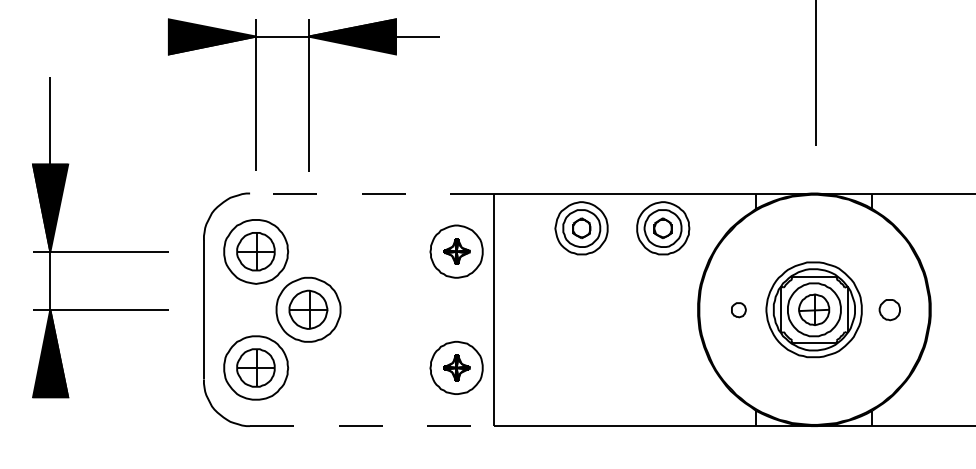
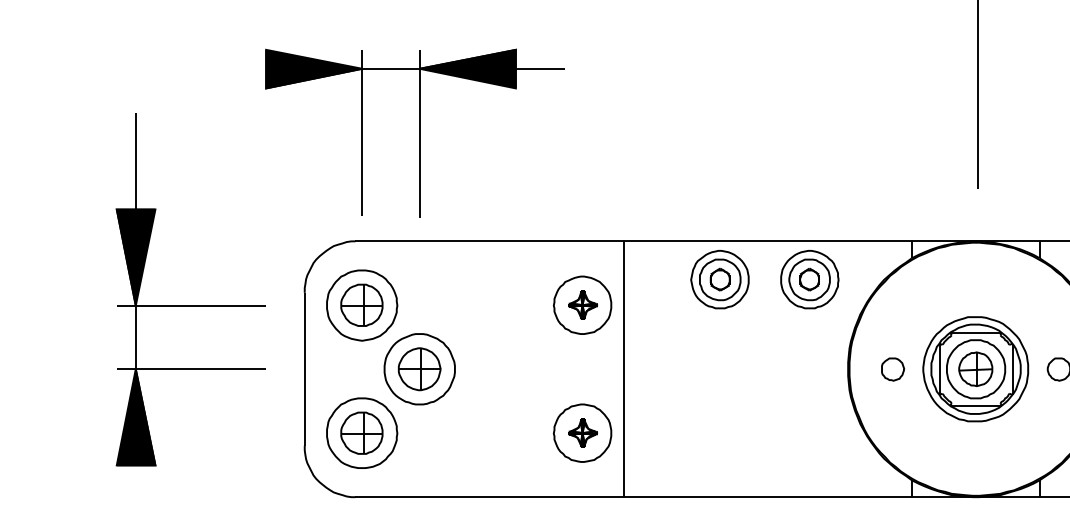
line: (371, 193) -> (488, 241), dashed -> solid
part: (738, 310) -> (892, 370), size x1.43
line: (372, 426) -> (490, 497), dashed -> solid

